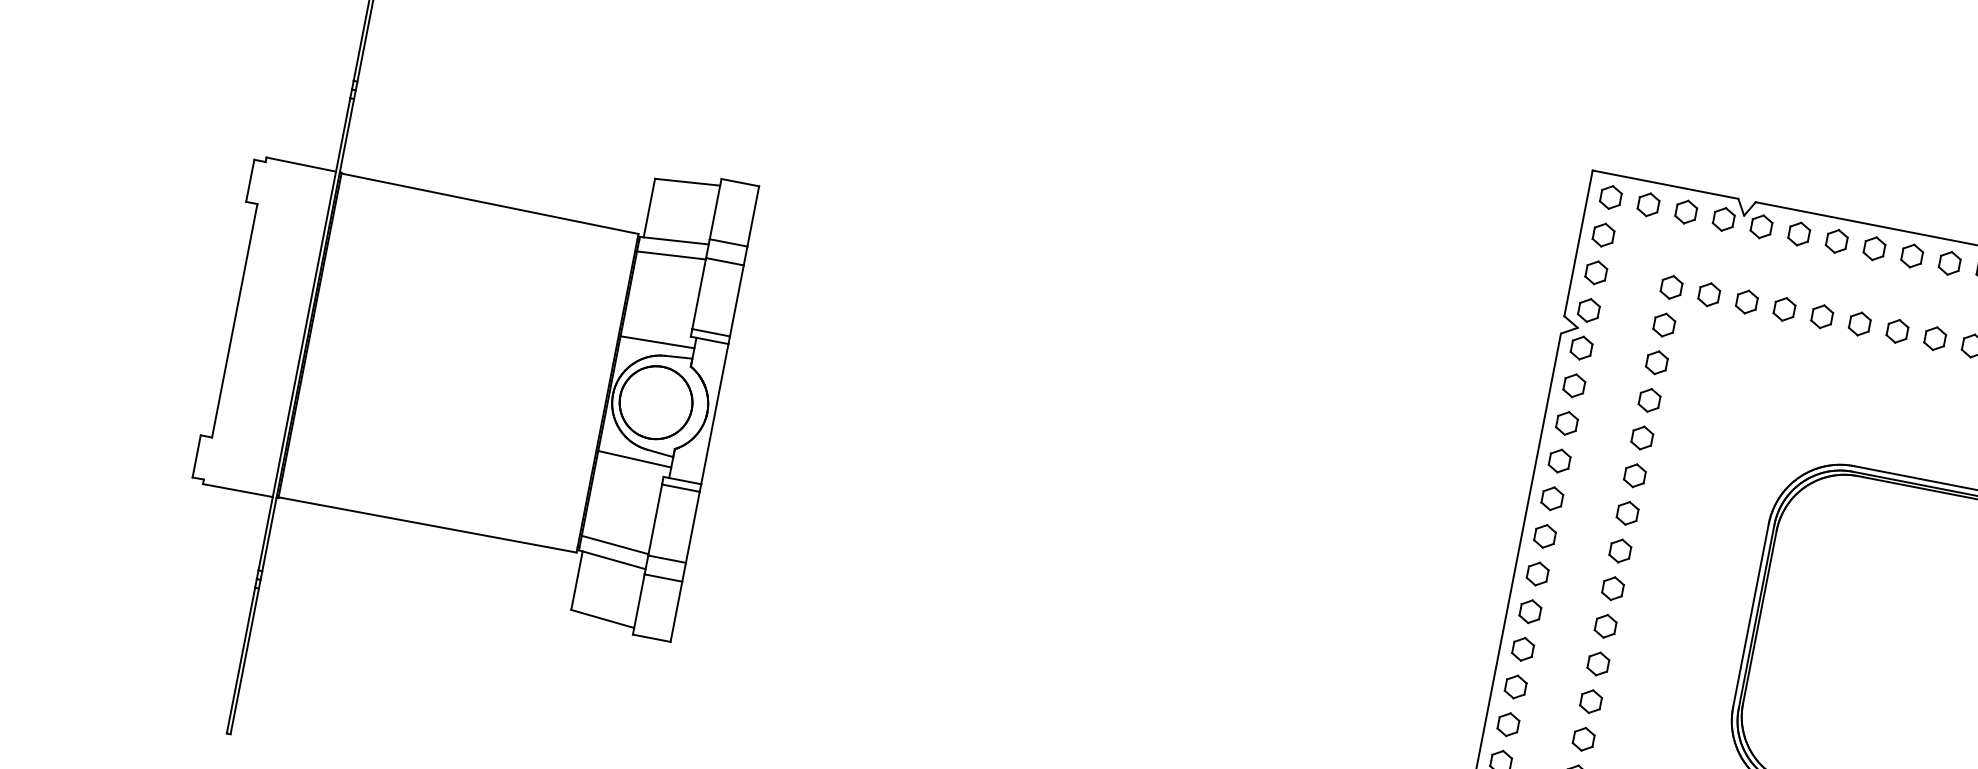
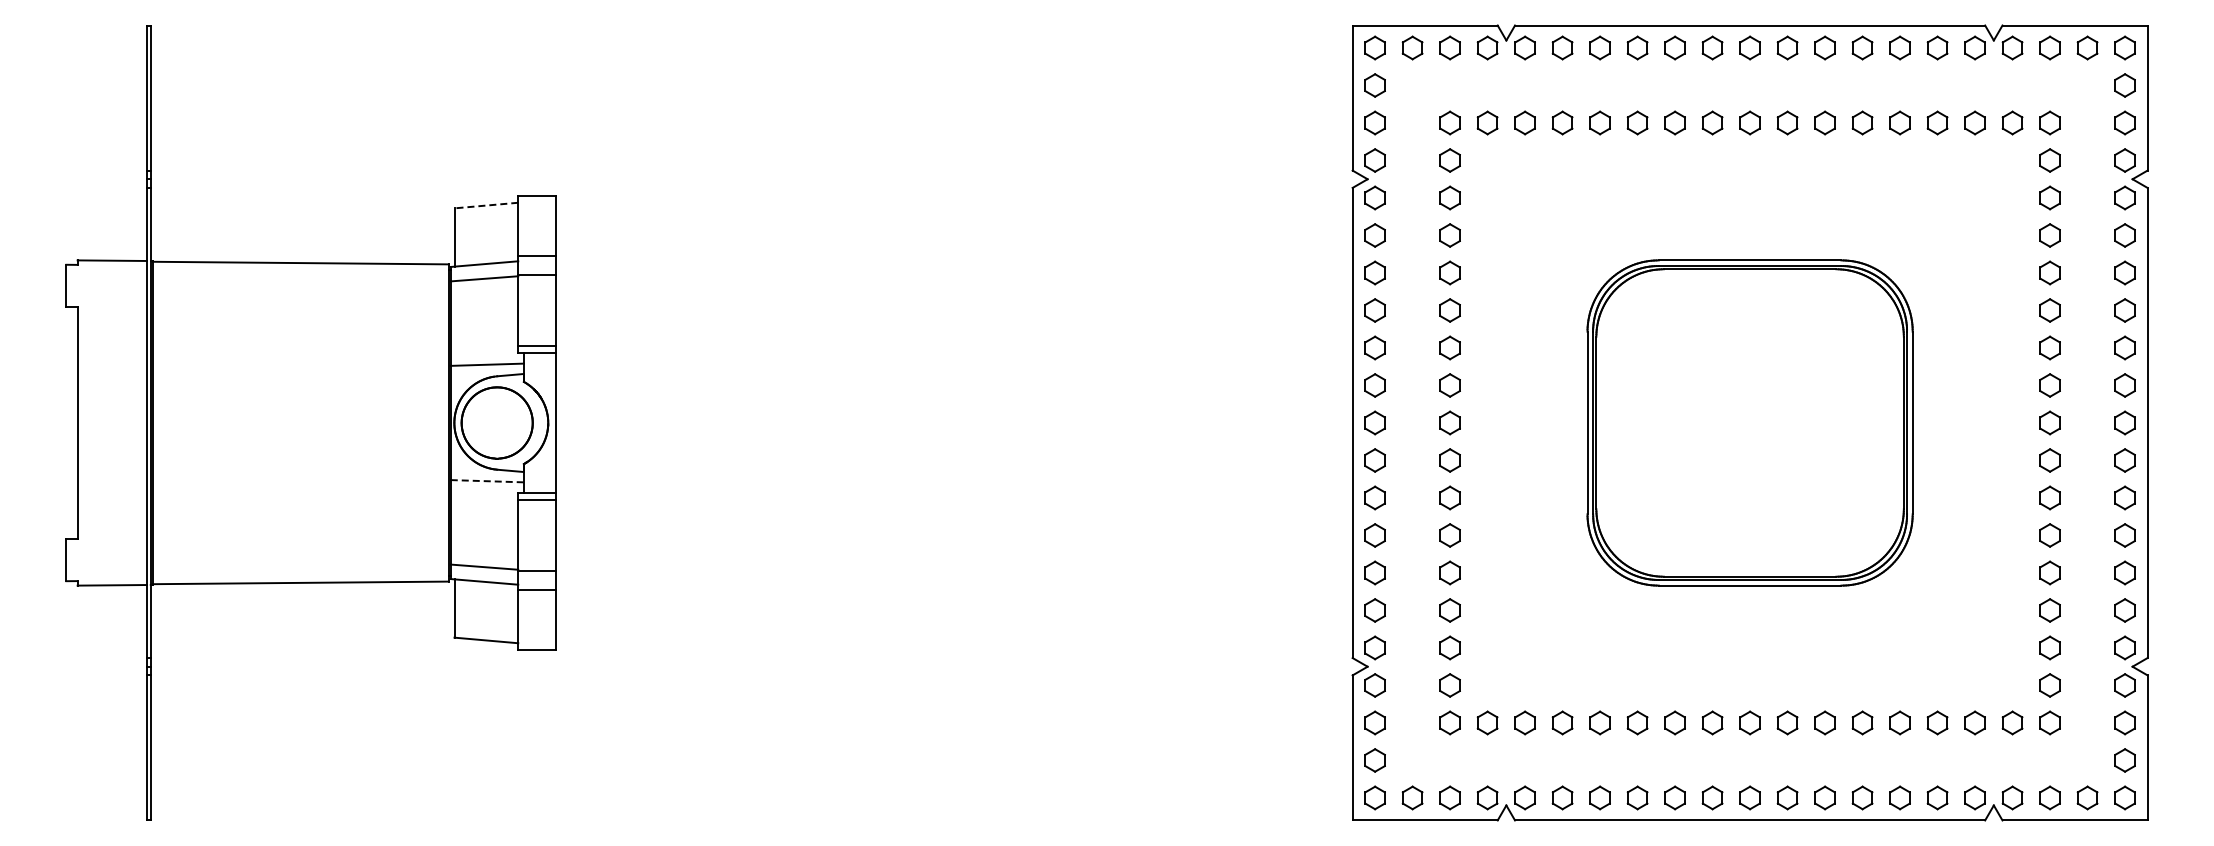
line: (687, 182) -> (486, 205), solid -> dashed
line: (634, 459) -> (487, 481), solid -> dashed

